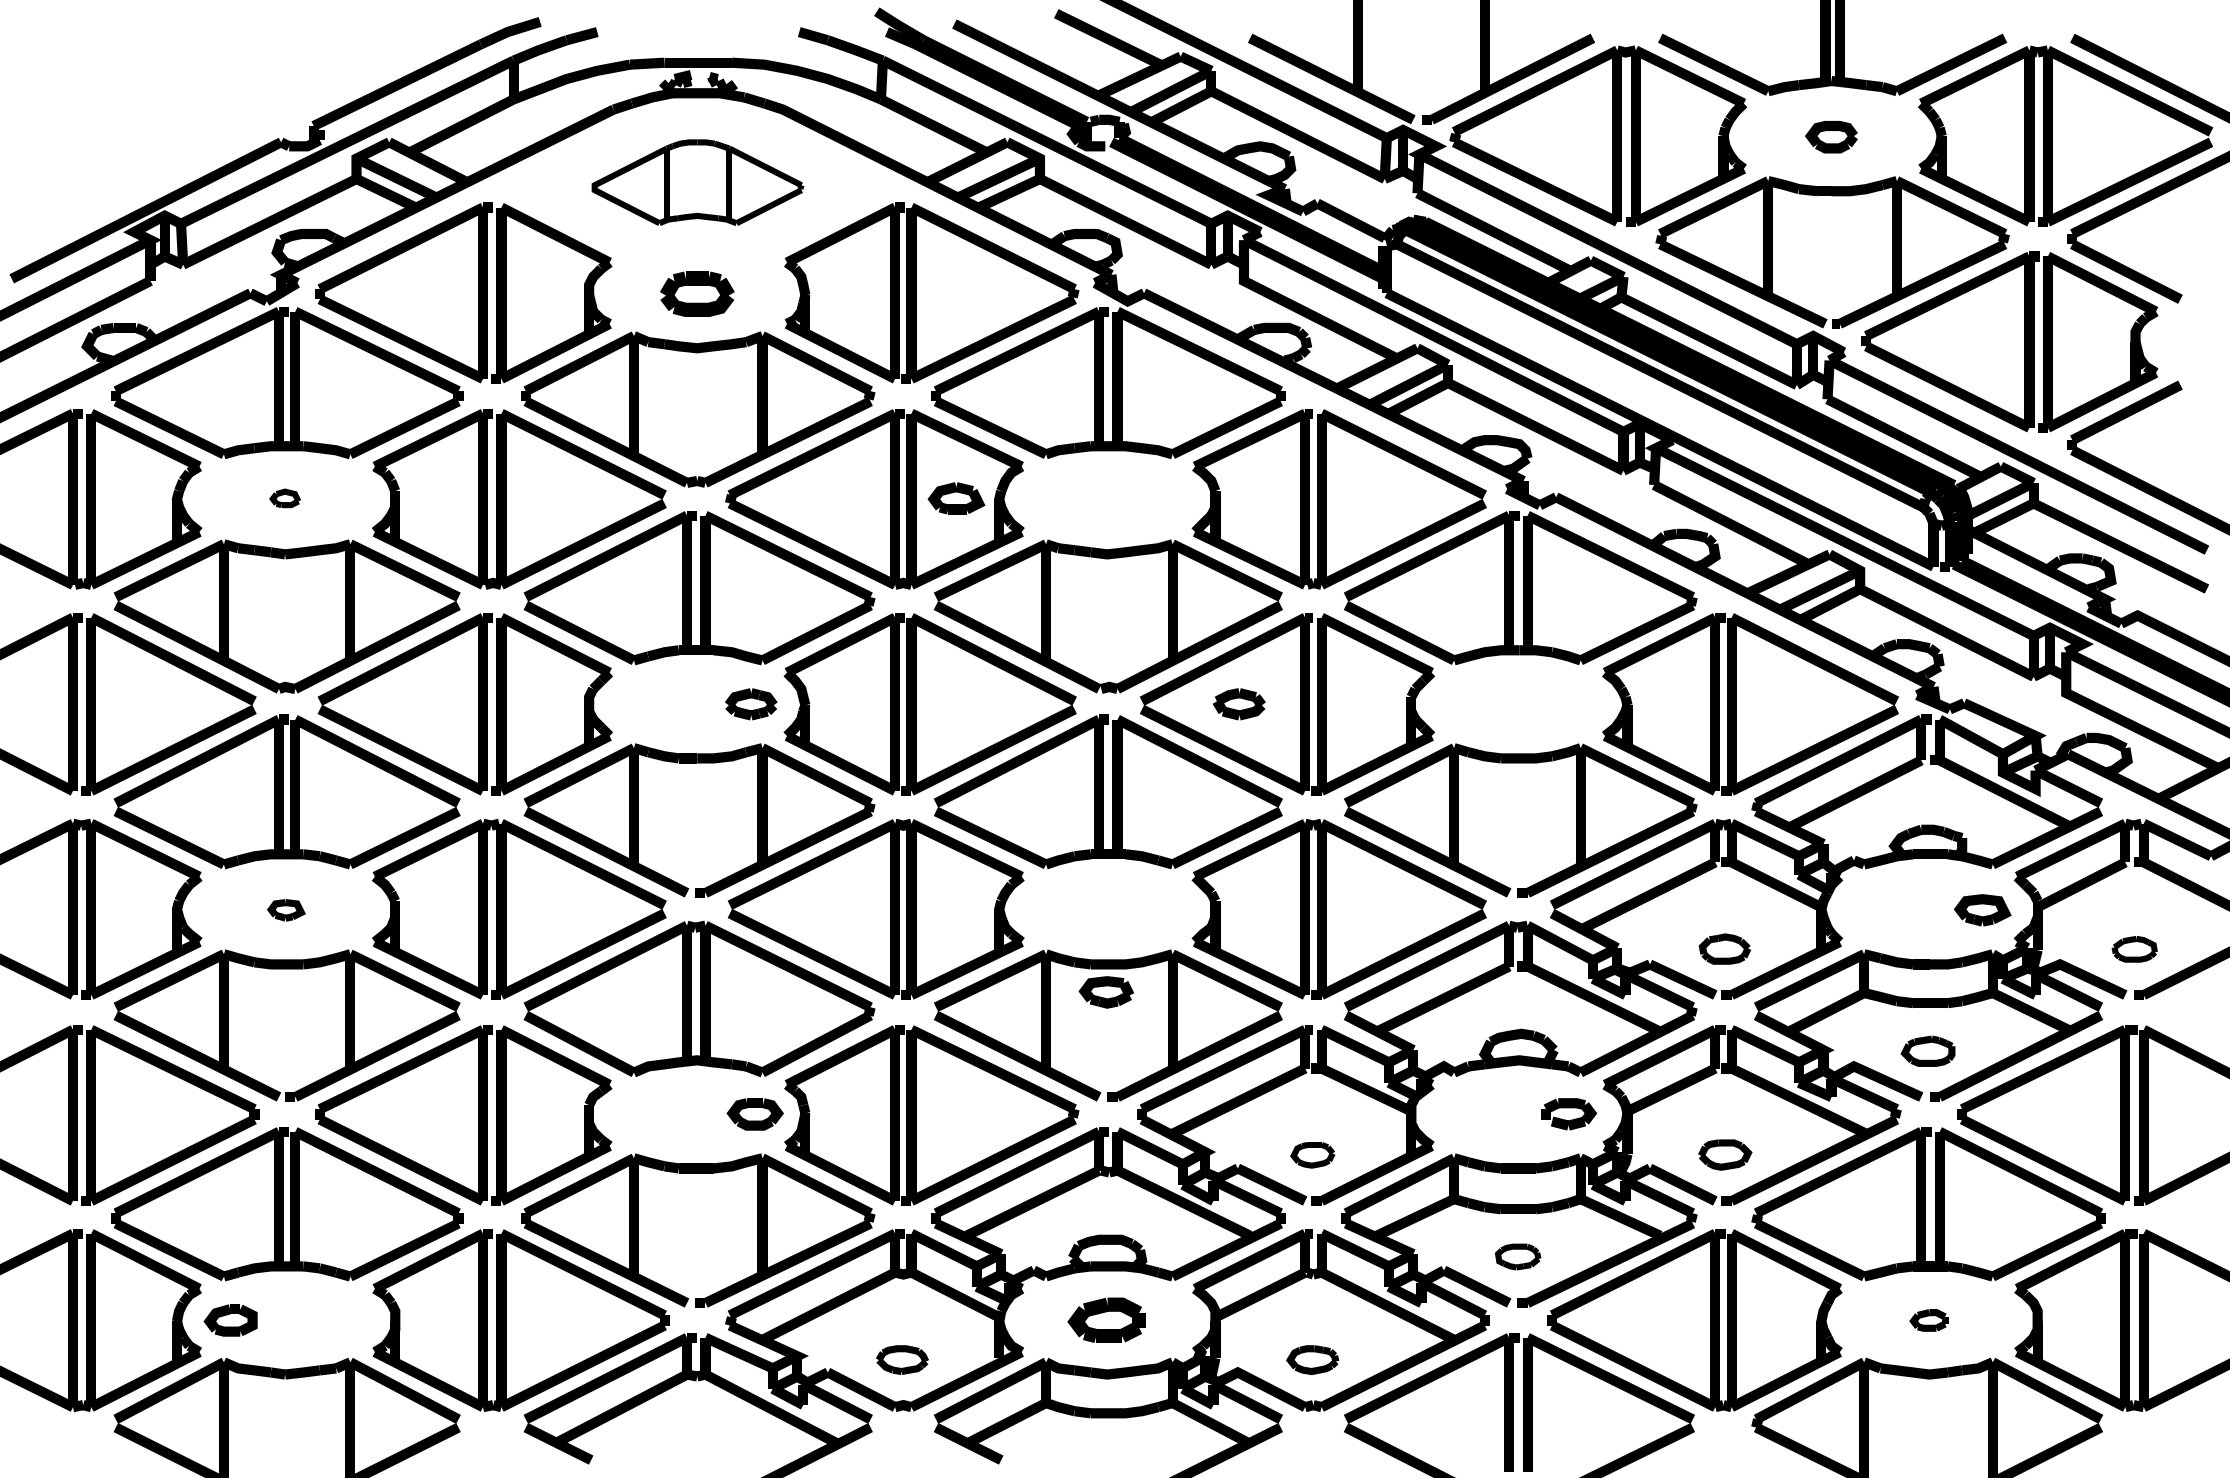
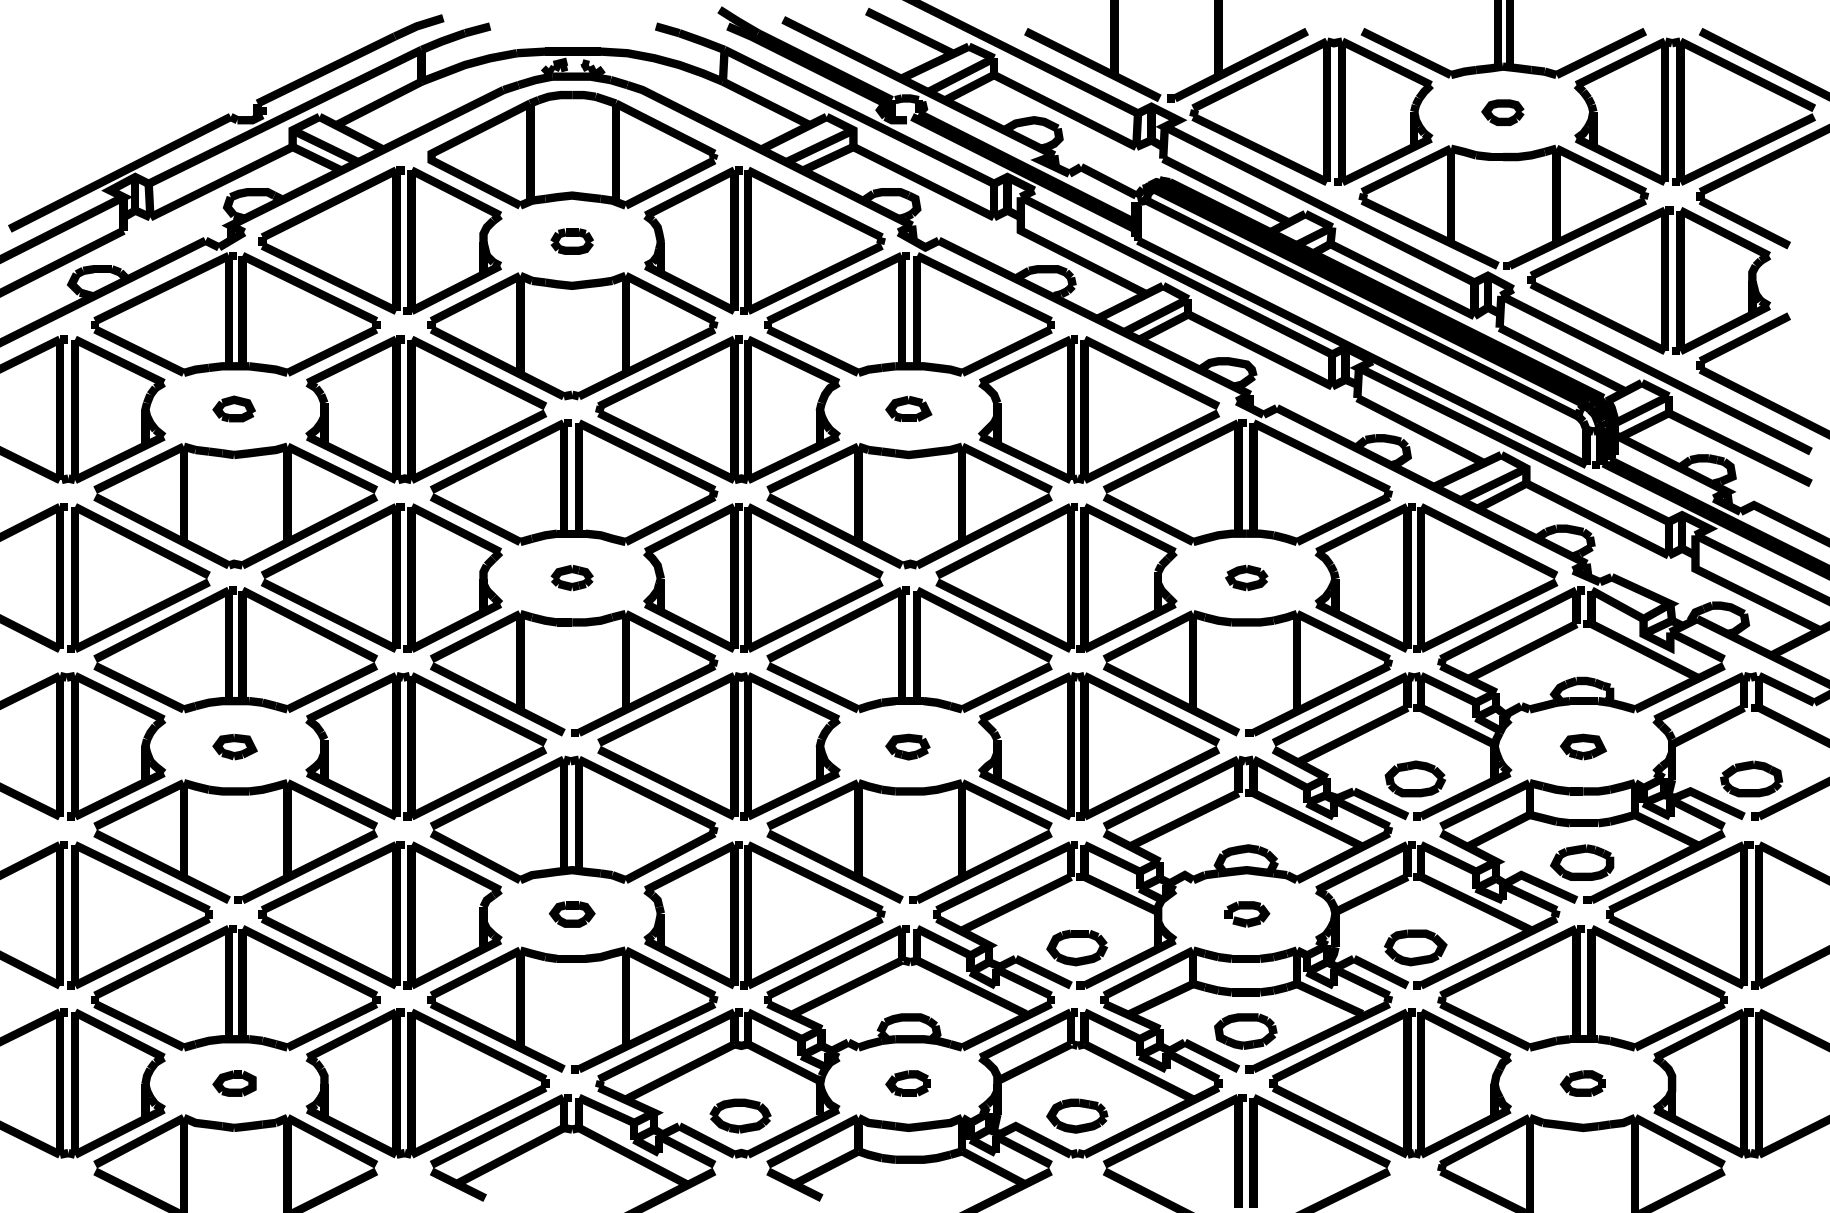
part: (697, 182) -> (572, 149), size x1.67
part: (696, 294) -> (571, 241), size x0.71
part: (284, 498) -> (233, 409), size x1.67
part: (956, 498) -> (908, 409), moved
part: (751, 704) -> (572, 578), moved
part: (1239, 704) -> (1246, 578), moved
part: (286, 910) -> (235, 747), size x1.43
part: (1982, 910) -> (1583, 747), moved
part: (1724, 948) -> (1415, 778), size x1.43
part: (2134, 949) -> (1751, 779), size x1.67
part: (1105, 992) -> (907, 747), moved
part: (1927, 1051) -> (1581, 862), size x1.43
part: (754, 1114) -> (571, 914), moved
part: (1569, 1114) -> (1247, 914), moved
part: (1725, 1154) -> (1415, 947), size x1.43
part: (1312, 1155) -> (1077, 948), size x1.67
part: (1517, 1256) -> (1245, 1031), size x1.67
part: (230, 1320) -> (234, 1083), moved
part: (1106, 1320) -> (908, 1083), size x0.71
part: (1928, 1320) -> (1582, 1083), size x1.43
part: (902, 1359) -> (740, 1115), size x1.43
part: (1312, 1359) -> (1077, 1115), size x1.43

